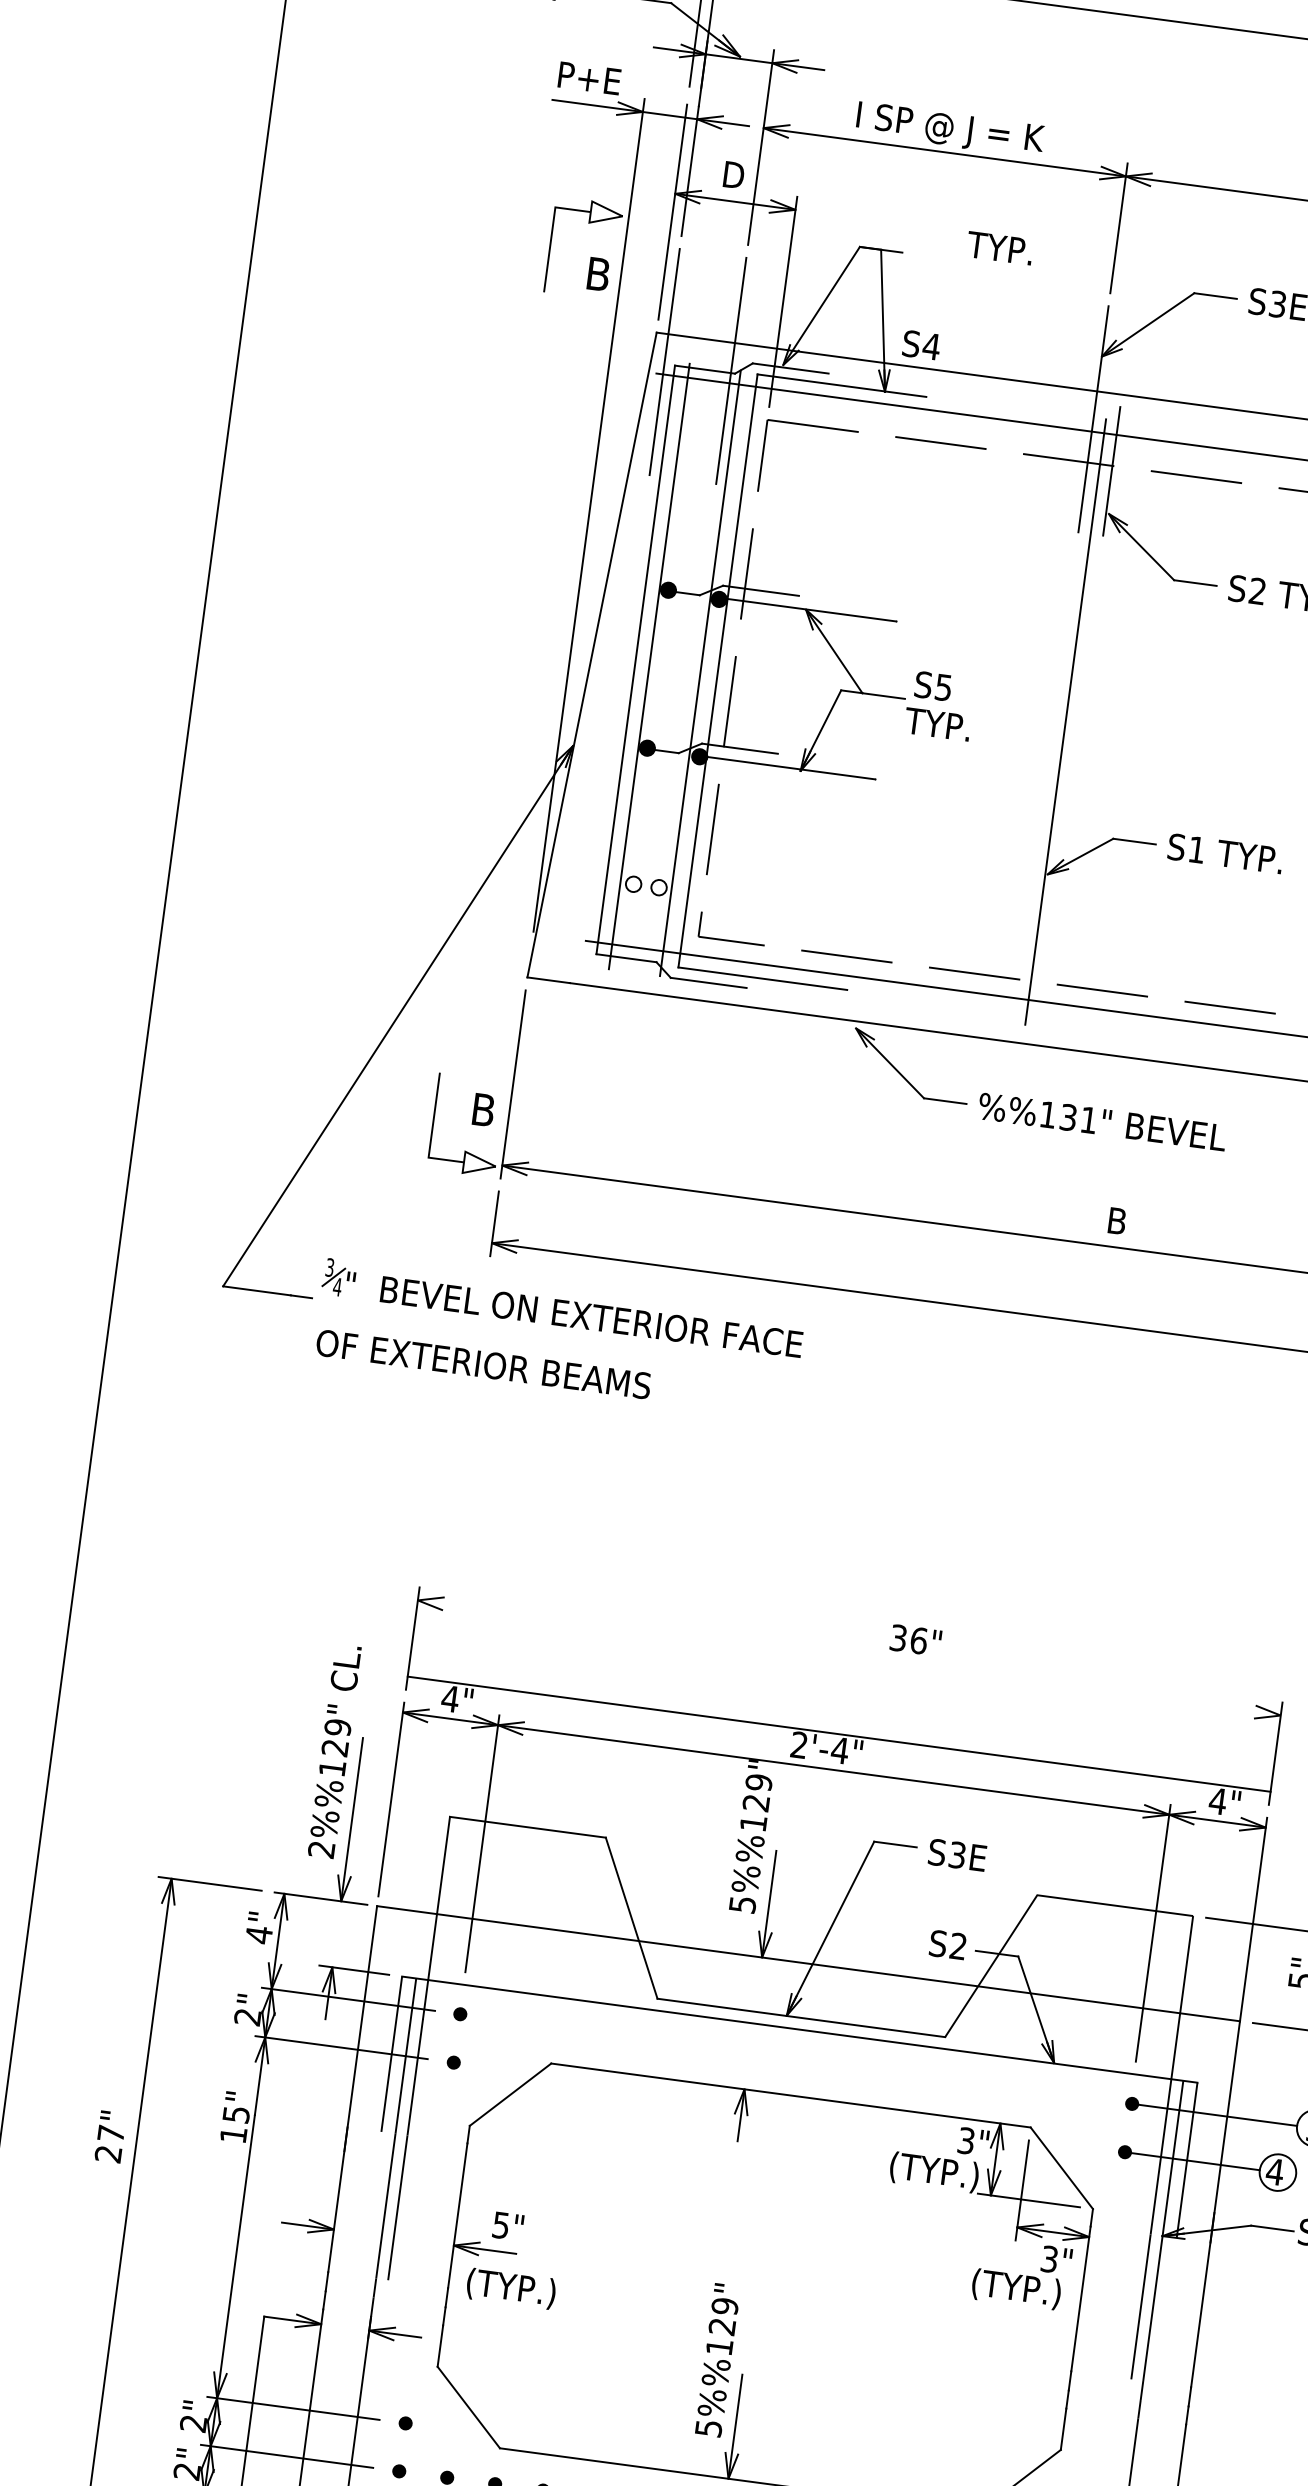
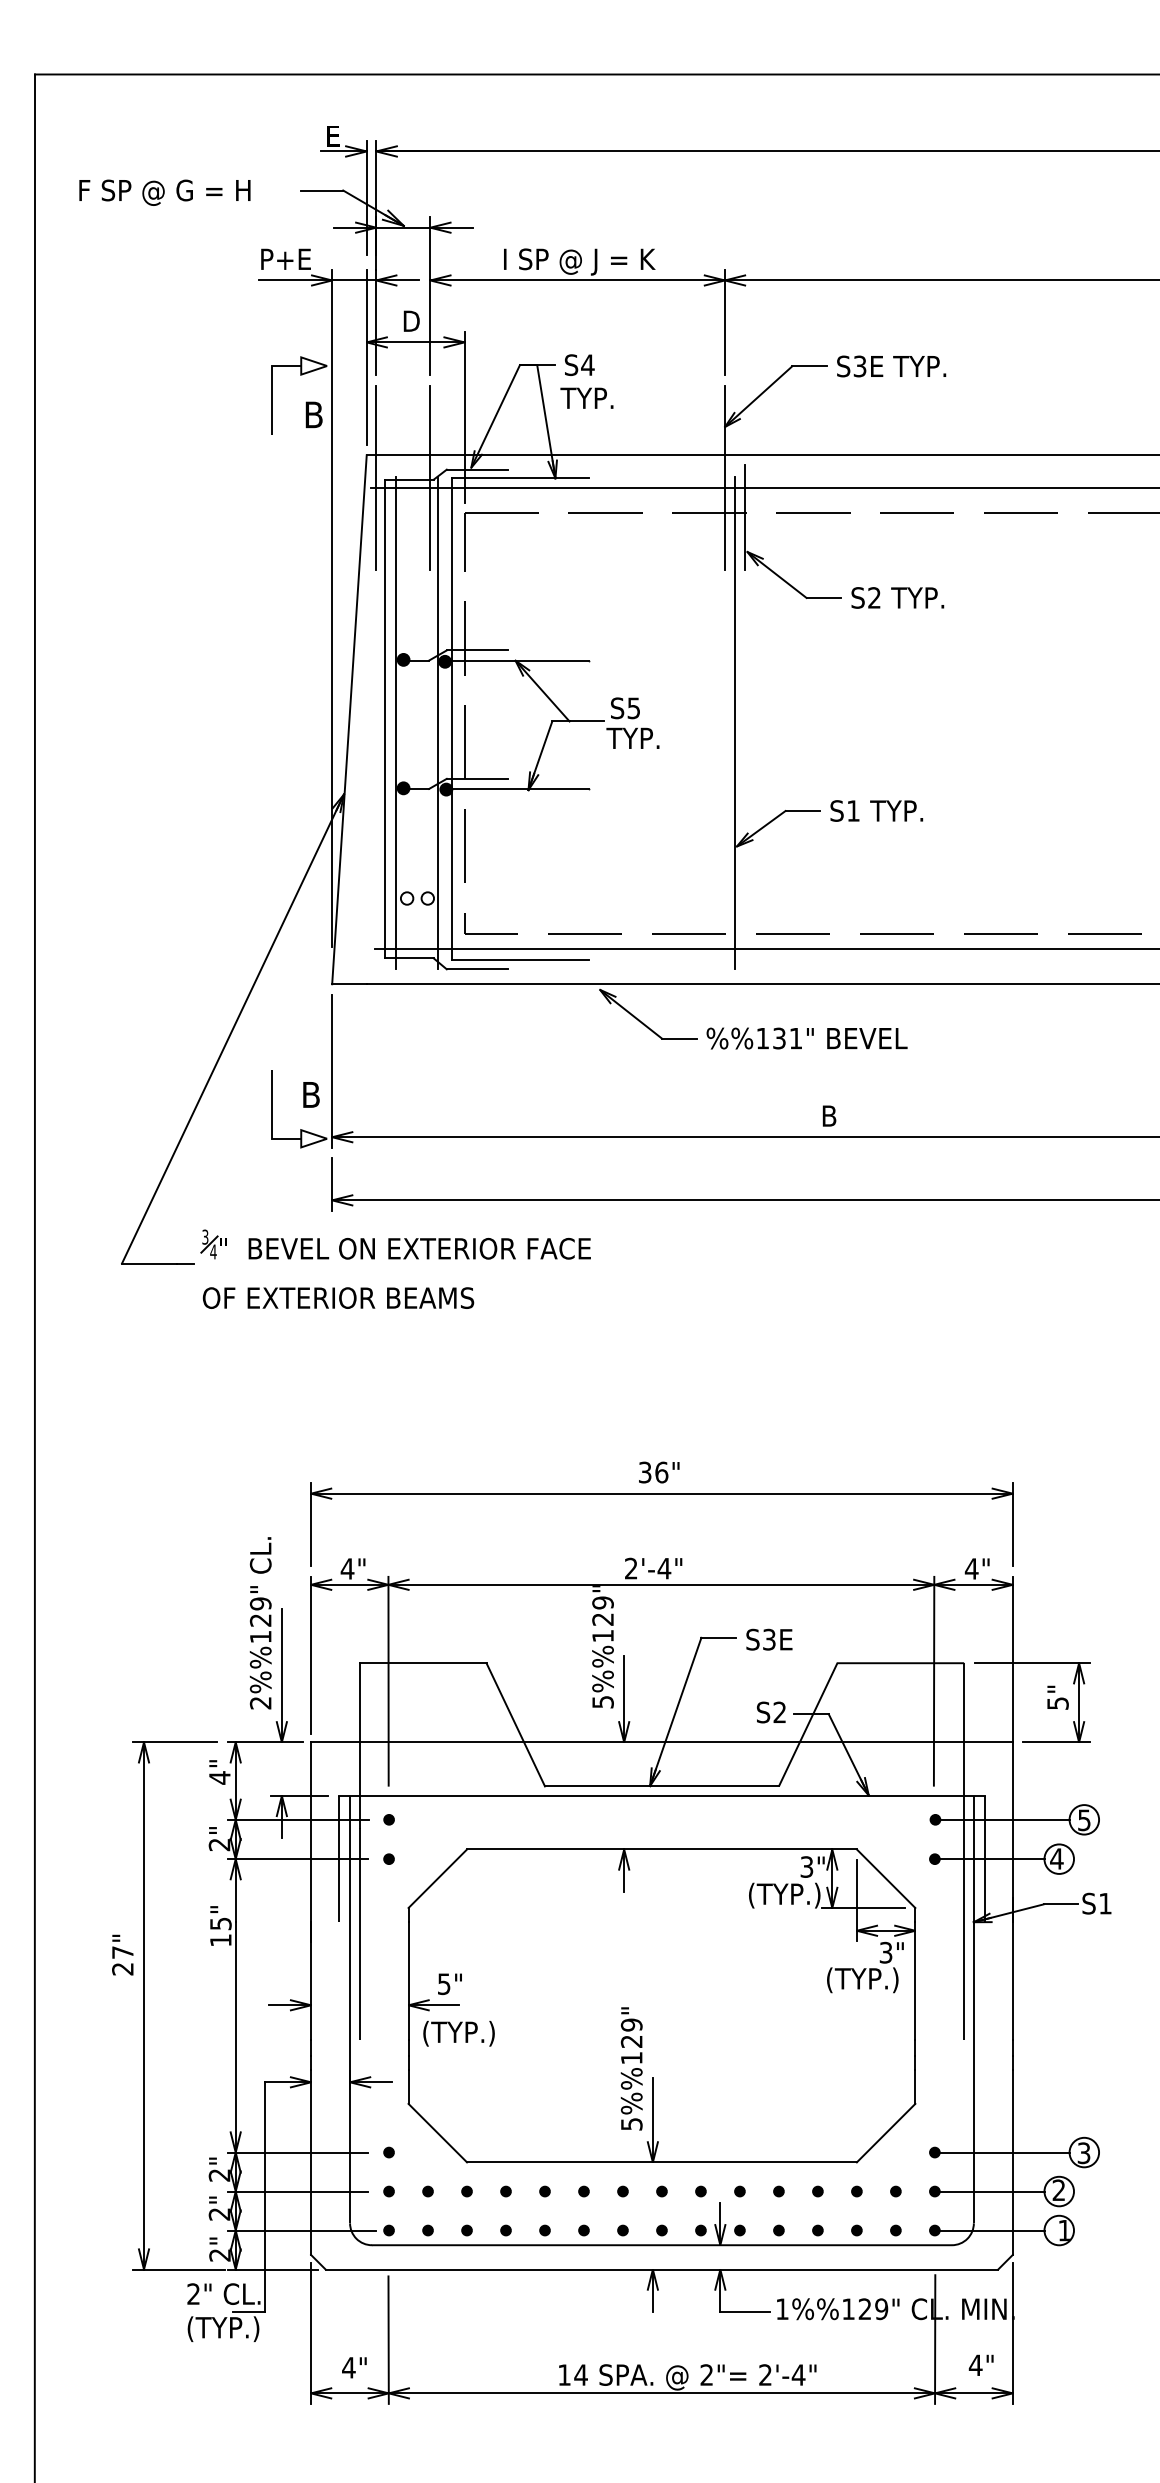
text: (999, 247) -> (586, 397), moved
text: (921, 344) -> (579, 364), moved
text: (916, 1640) -> (659, 1472), moved
line: (838, 1733) -> (661, 1493), moved

